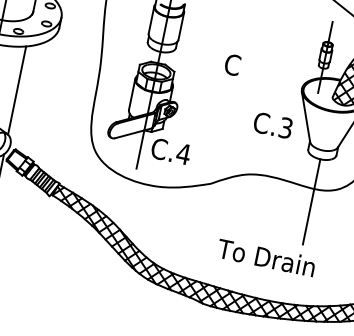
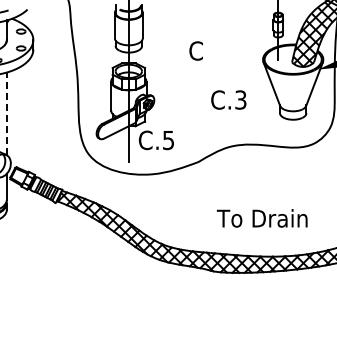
line: (16, 90) -> (6, 113), solid -> dashed
text: (272, 124) -> (228, 99), moved
text: (183, 154) -> (168, 140), C.4 -> C.5
line: (311, 201) -> (292, 159), removed

